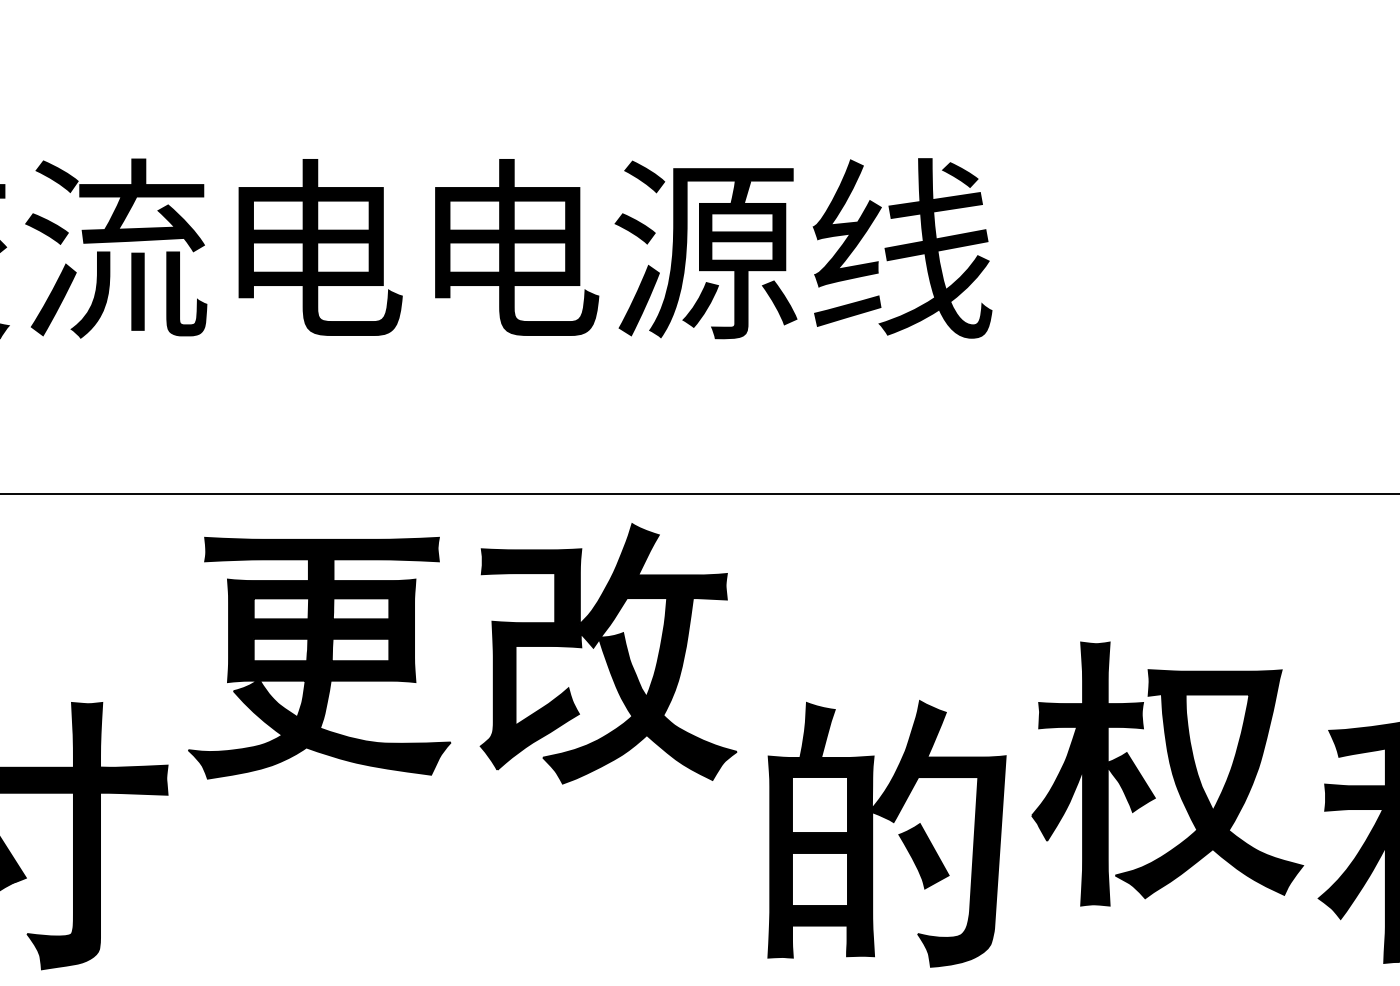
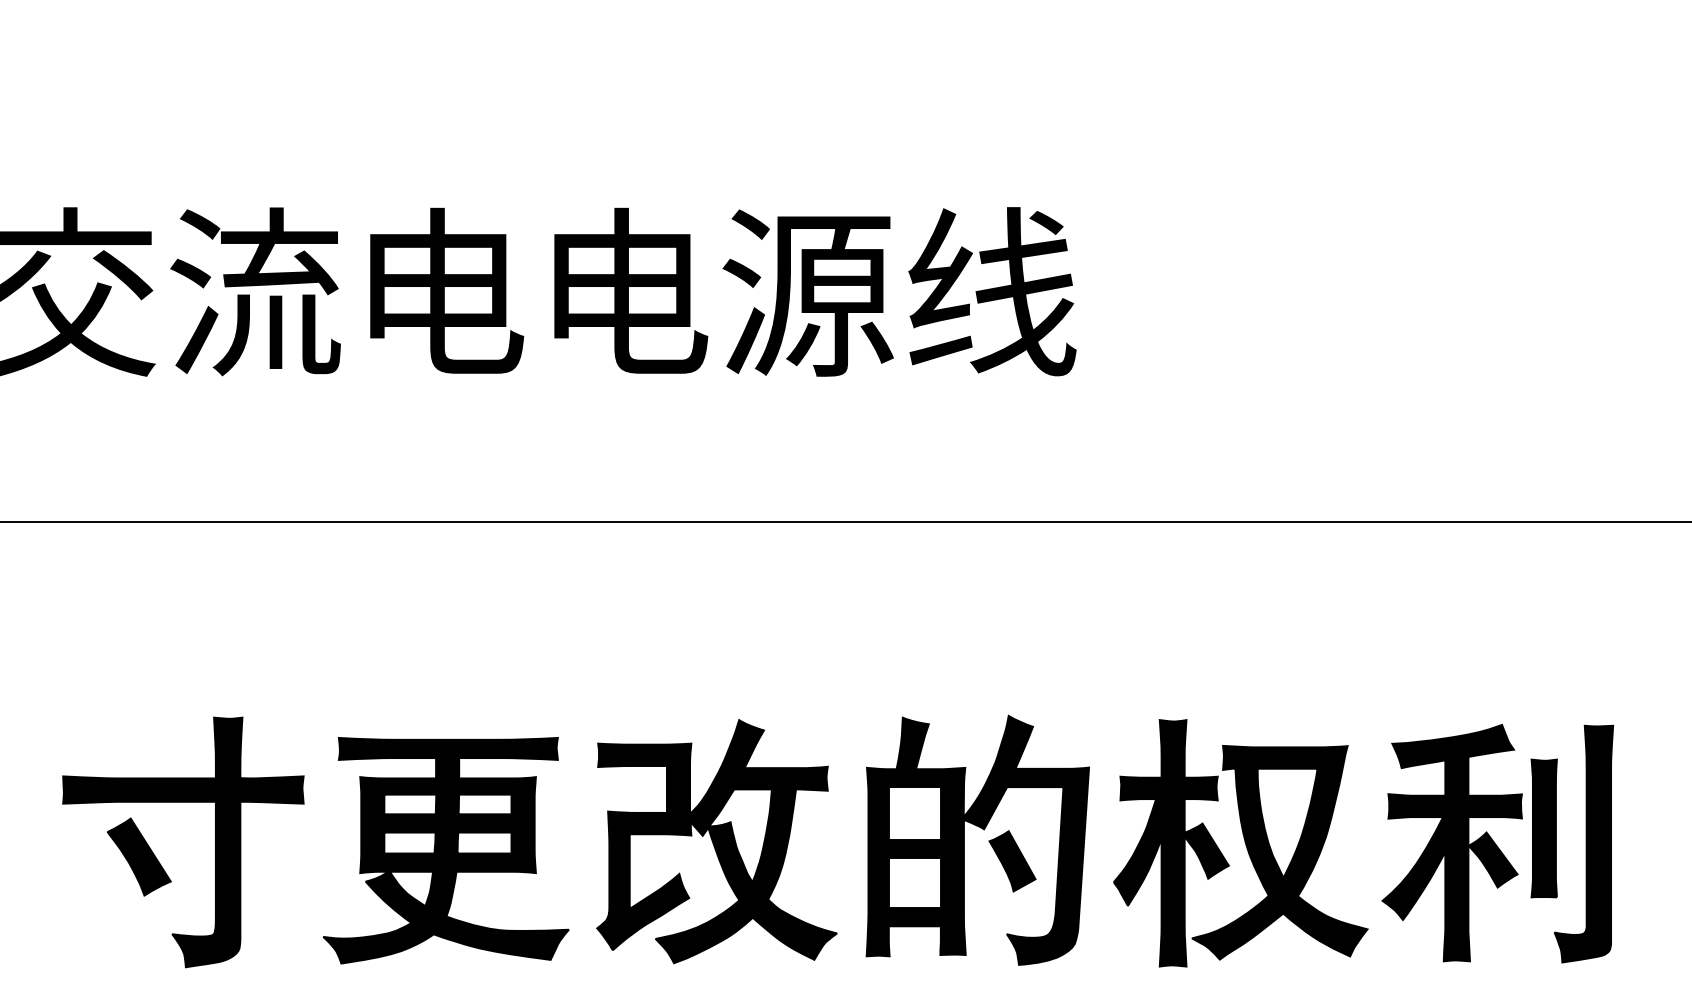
part: (608, 653) -> (716, 841), moved
part: (318, 657) -> (445, 850), moved
part: (1167, 774) -> (1240, 843), moved

